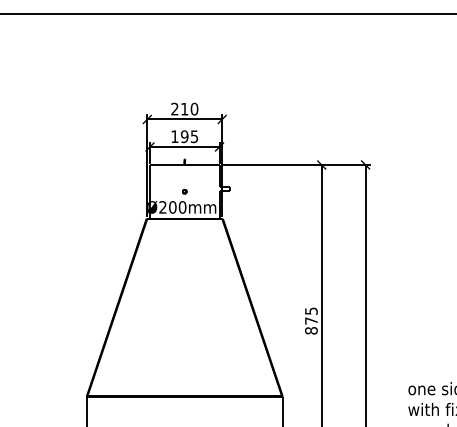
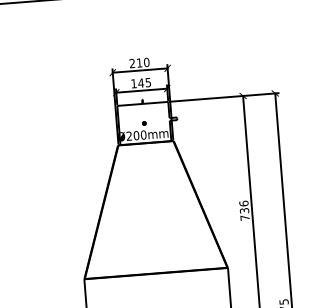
text: (184, 136) -> (140, 83), 195 -> 145
text: (311, 320) -> (244, 210), 875 -> 736

